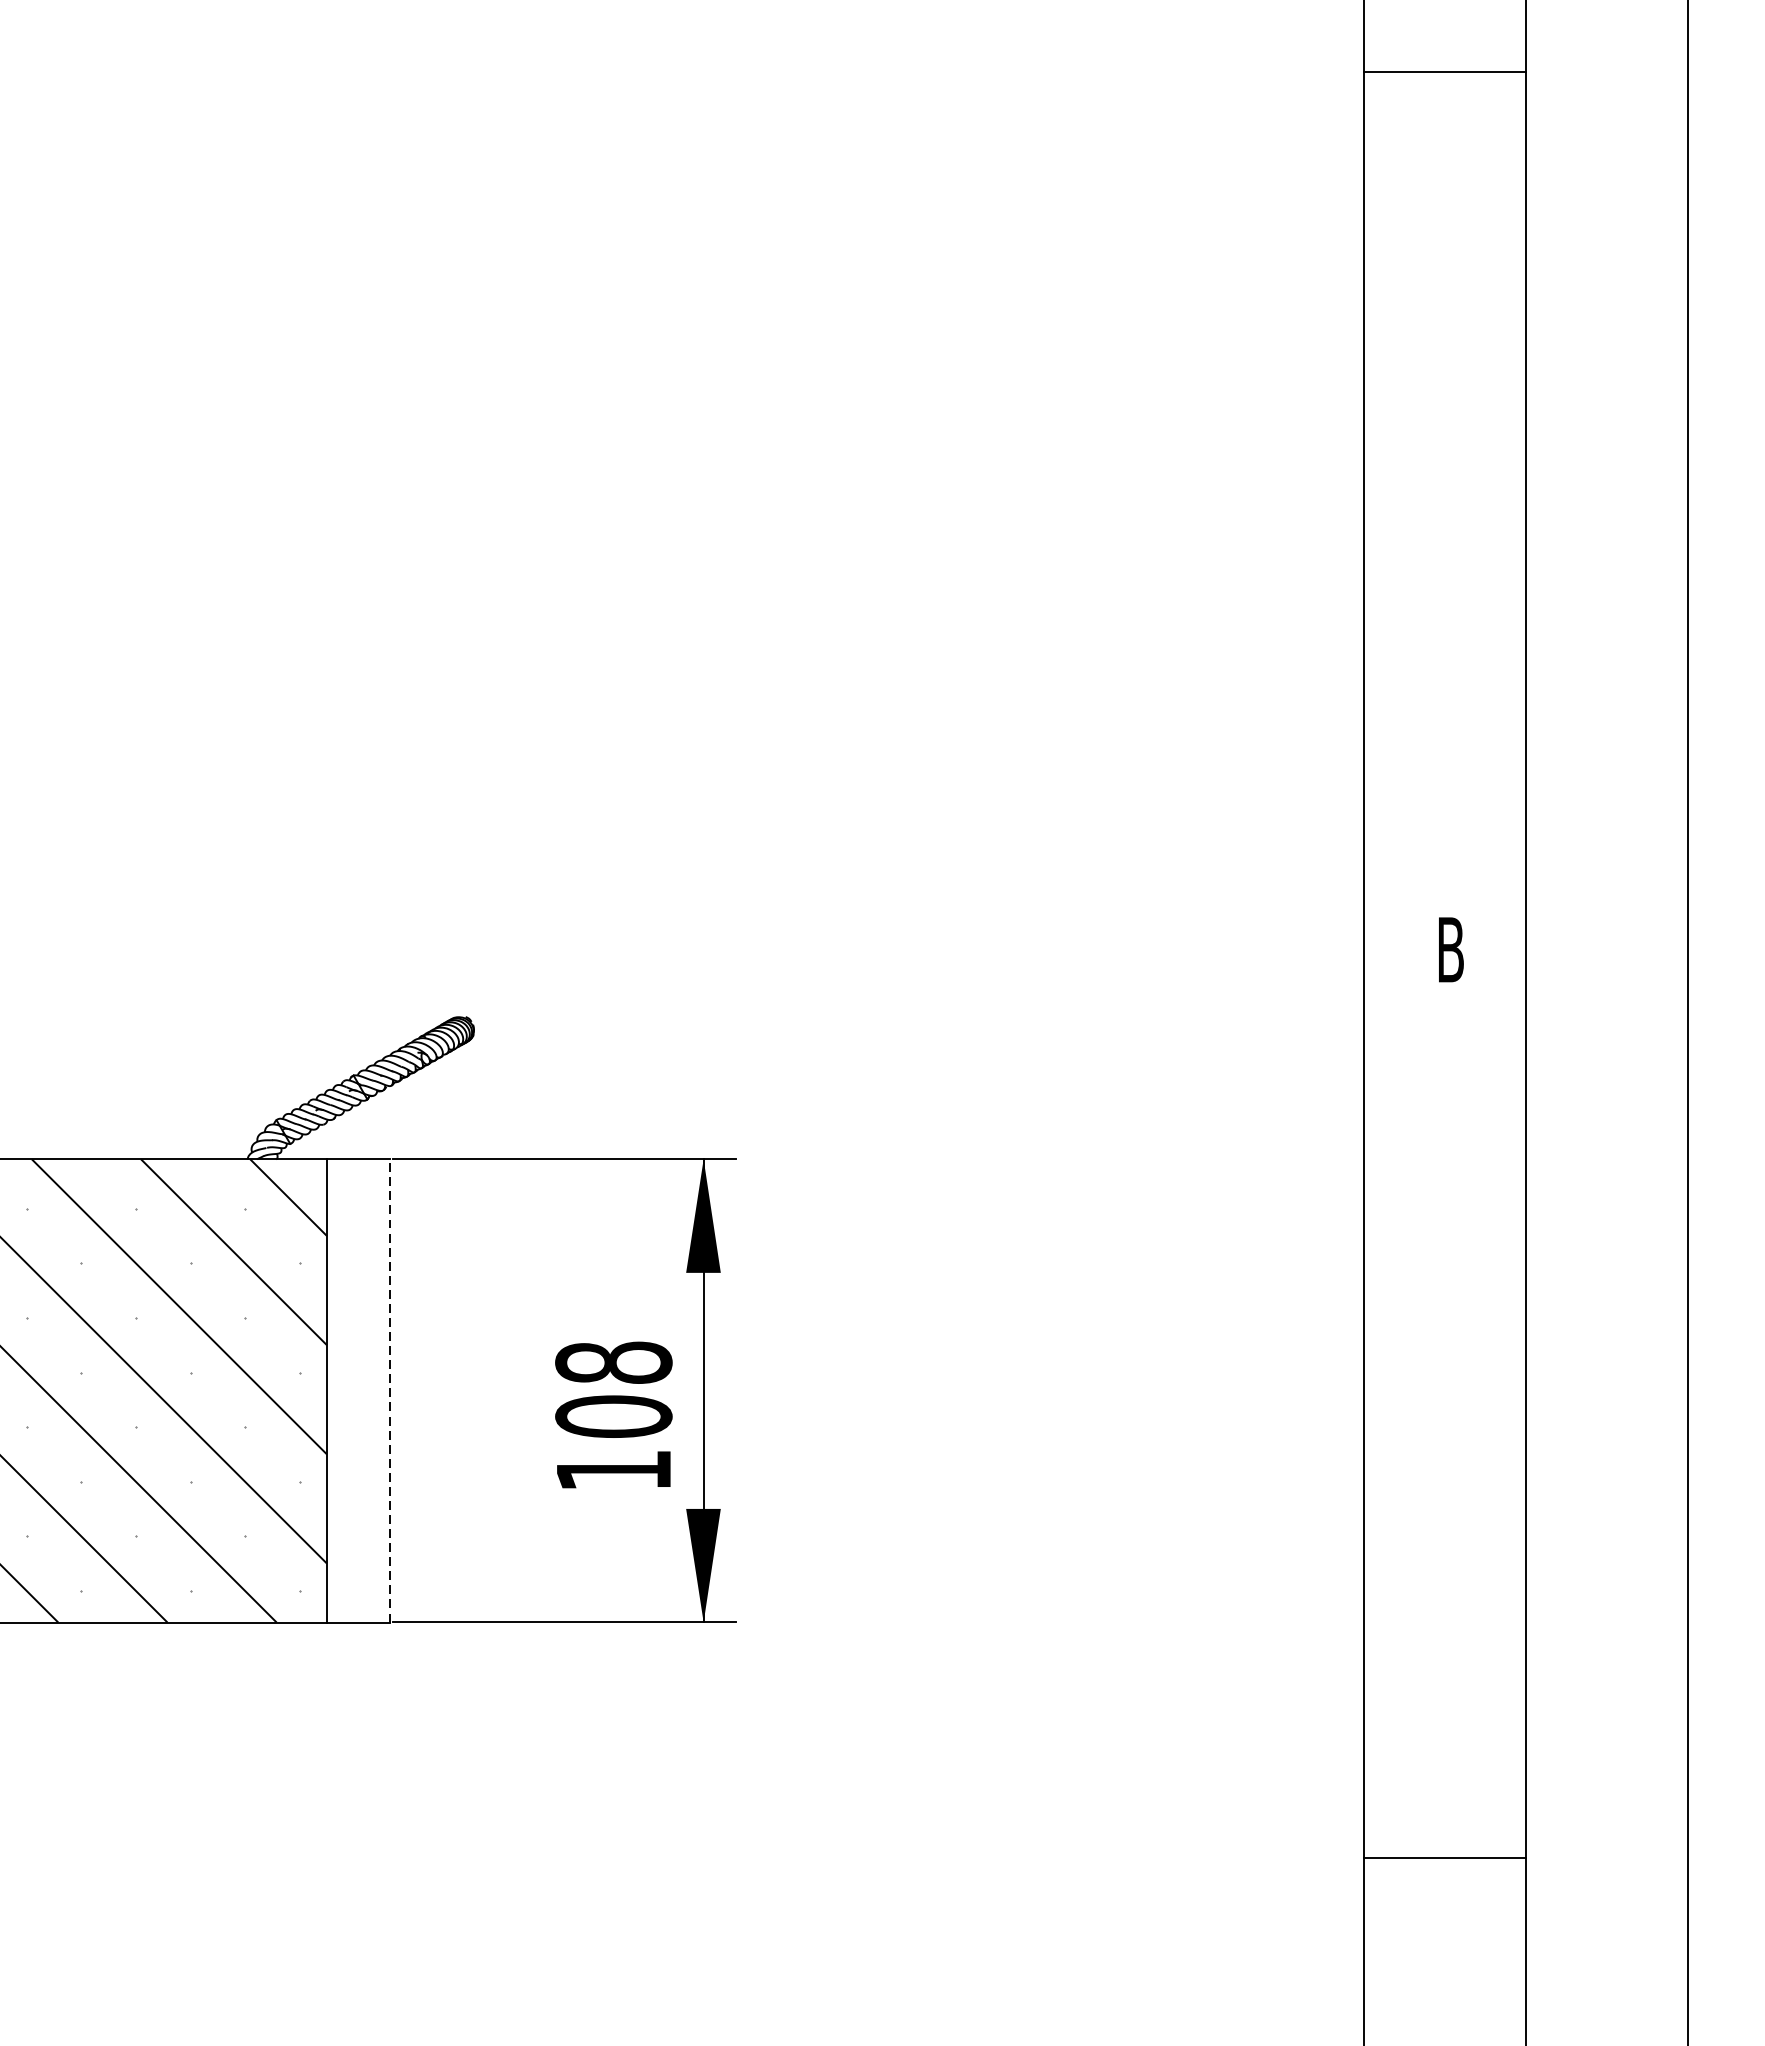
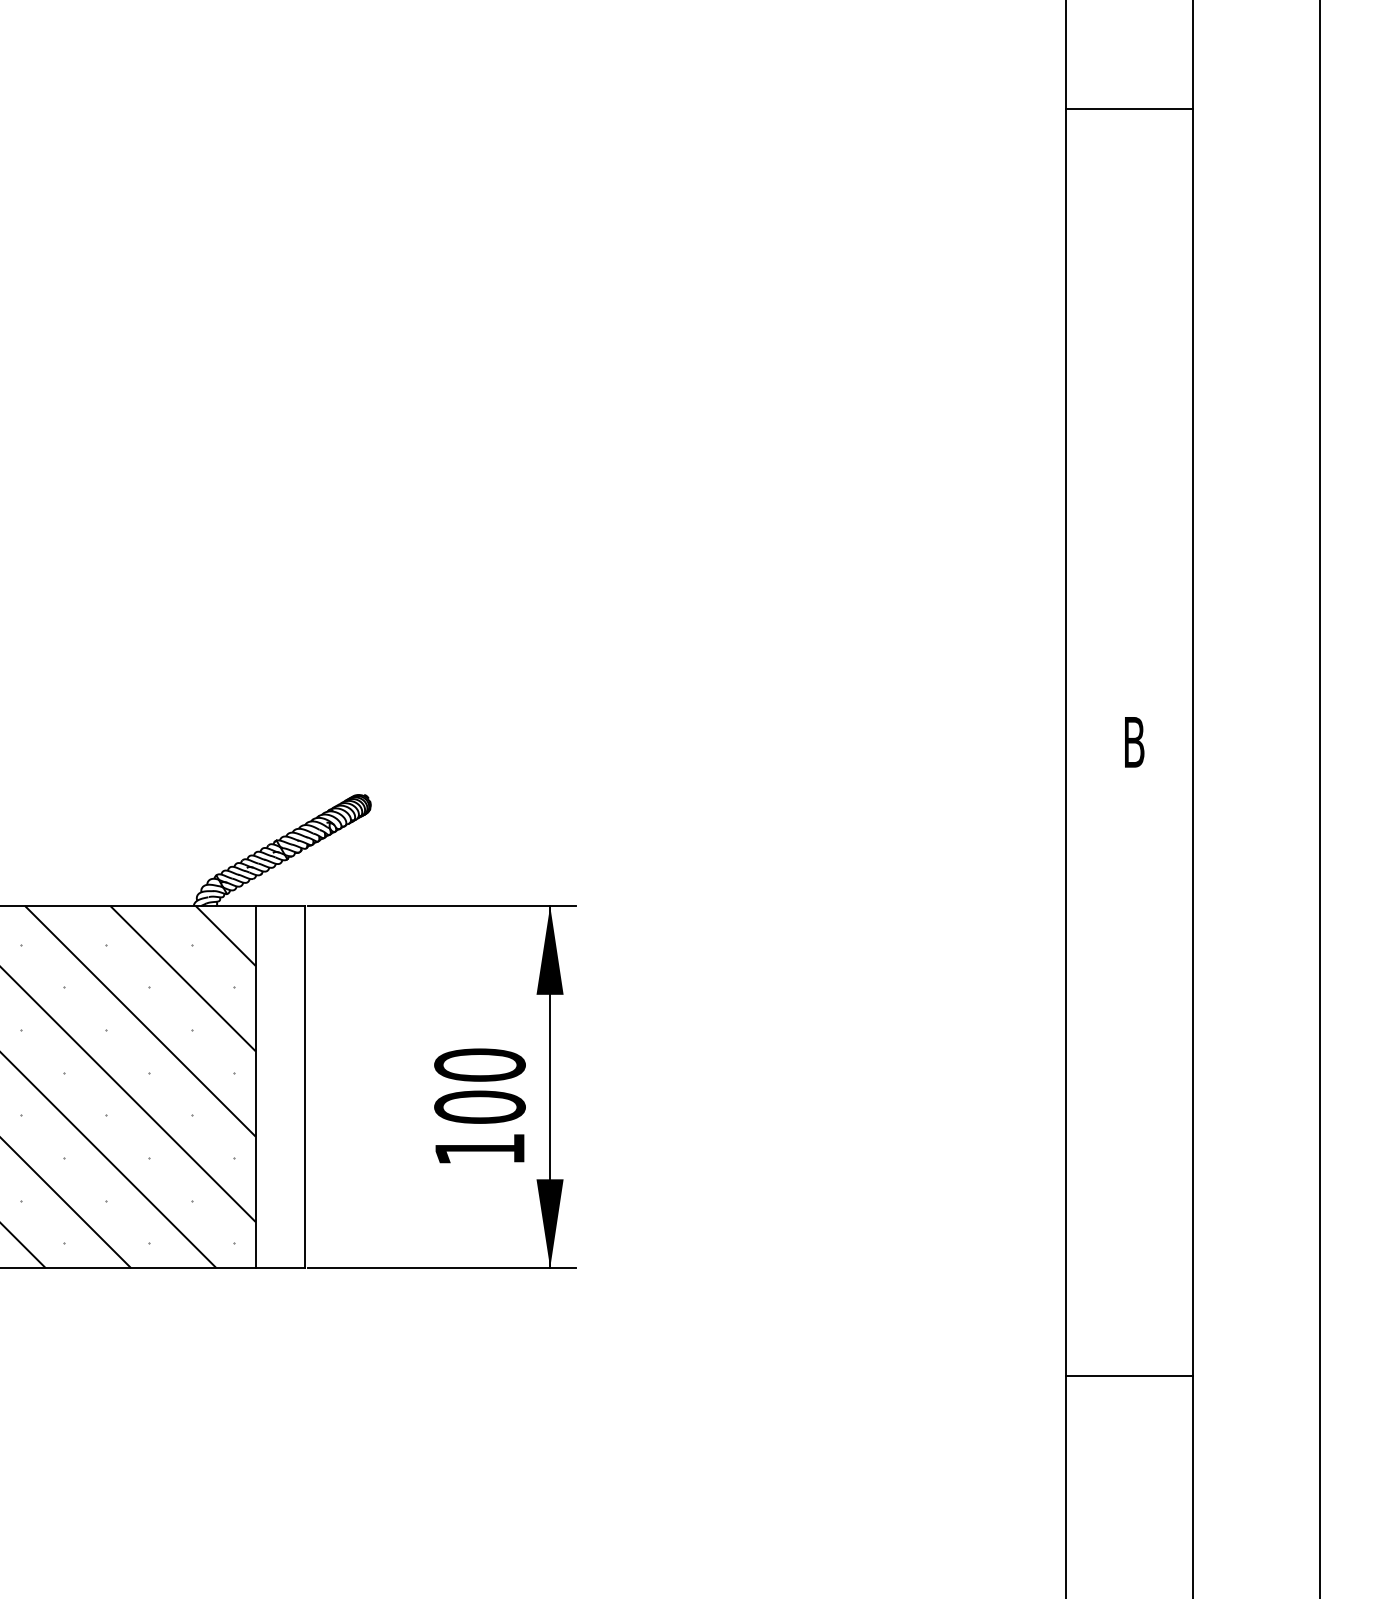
line: (1444, 72) -> (1129, 109), moved
text: (613, 1362) -> (479, 1064), 108 -> 100
line: (390, 1390) -> (305, 1086), dashed -> solid
line: (1444, 1858) -> (1129, 1376), moved

